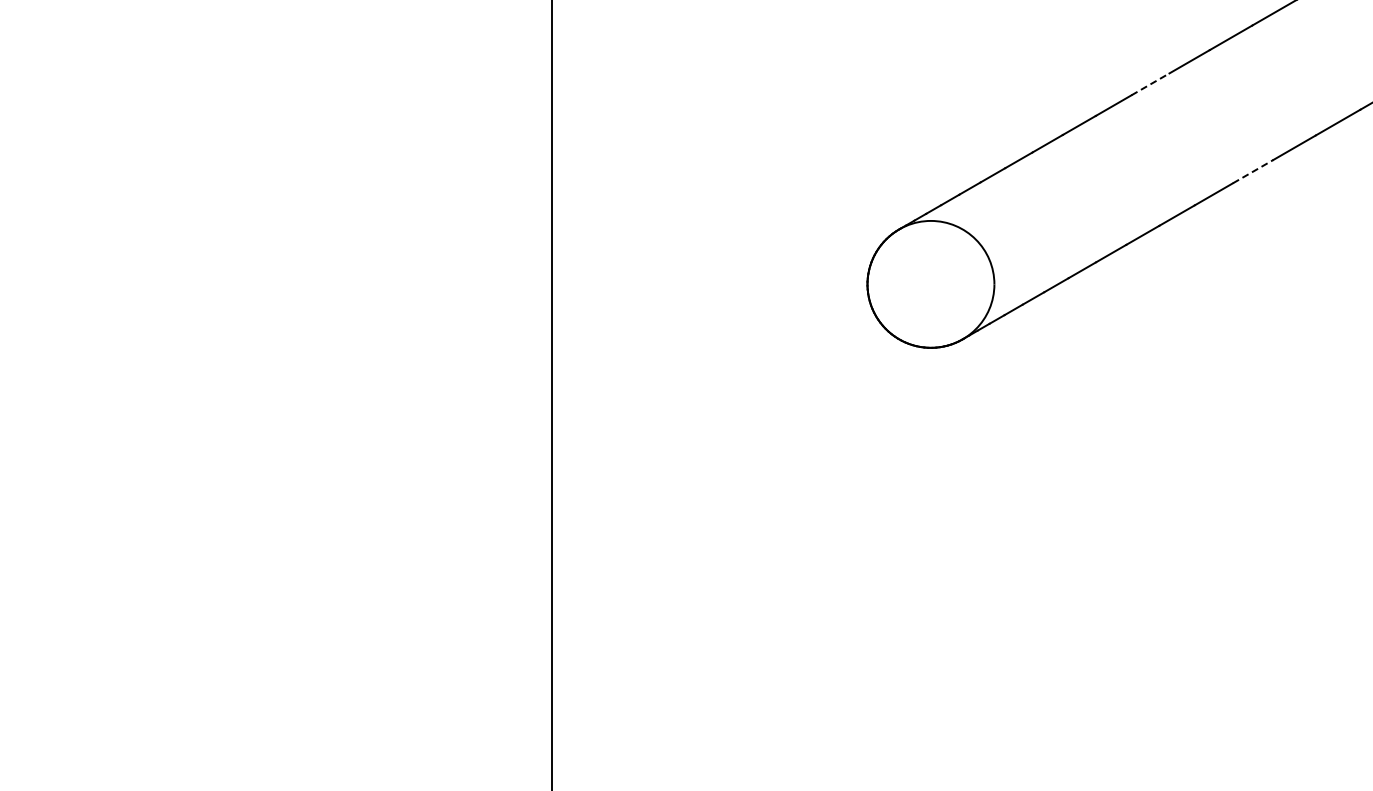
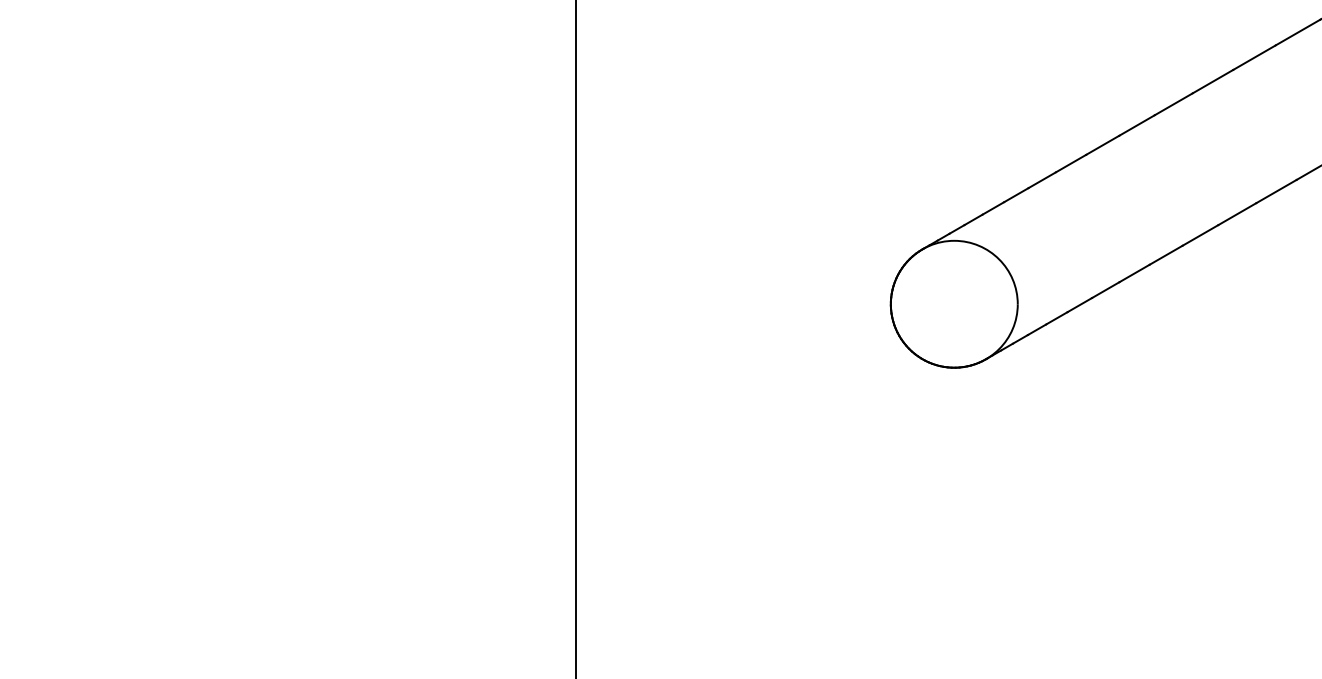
line: (1150, 84) -> (1173, 104), dashed -> solid
line: (1253, 171) -> (1276, 191), dashed -> solid

